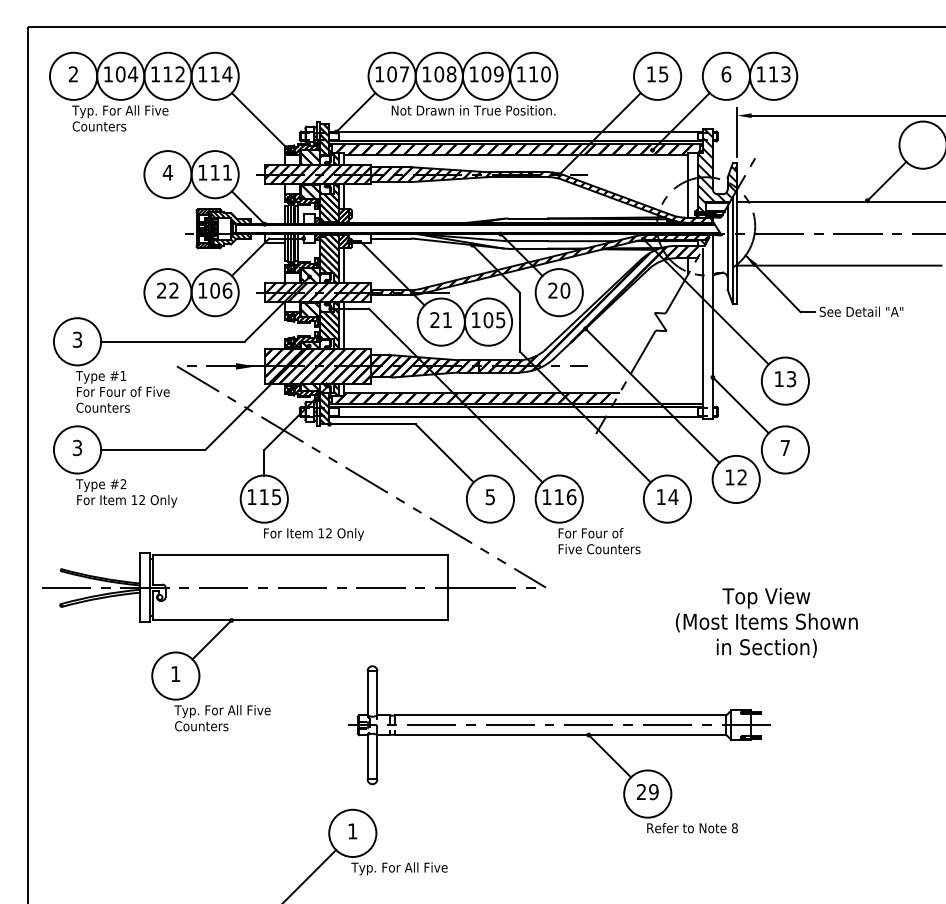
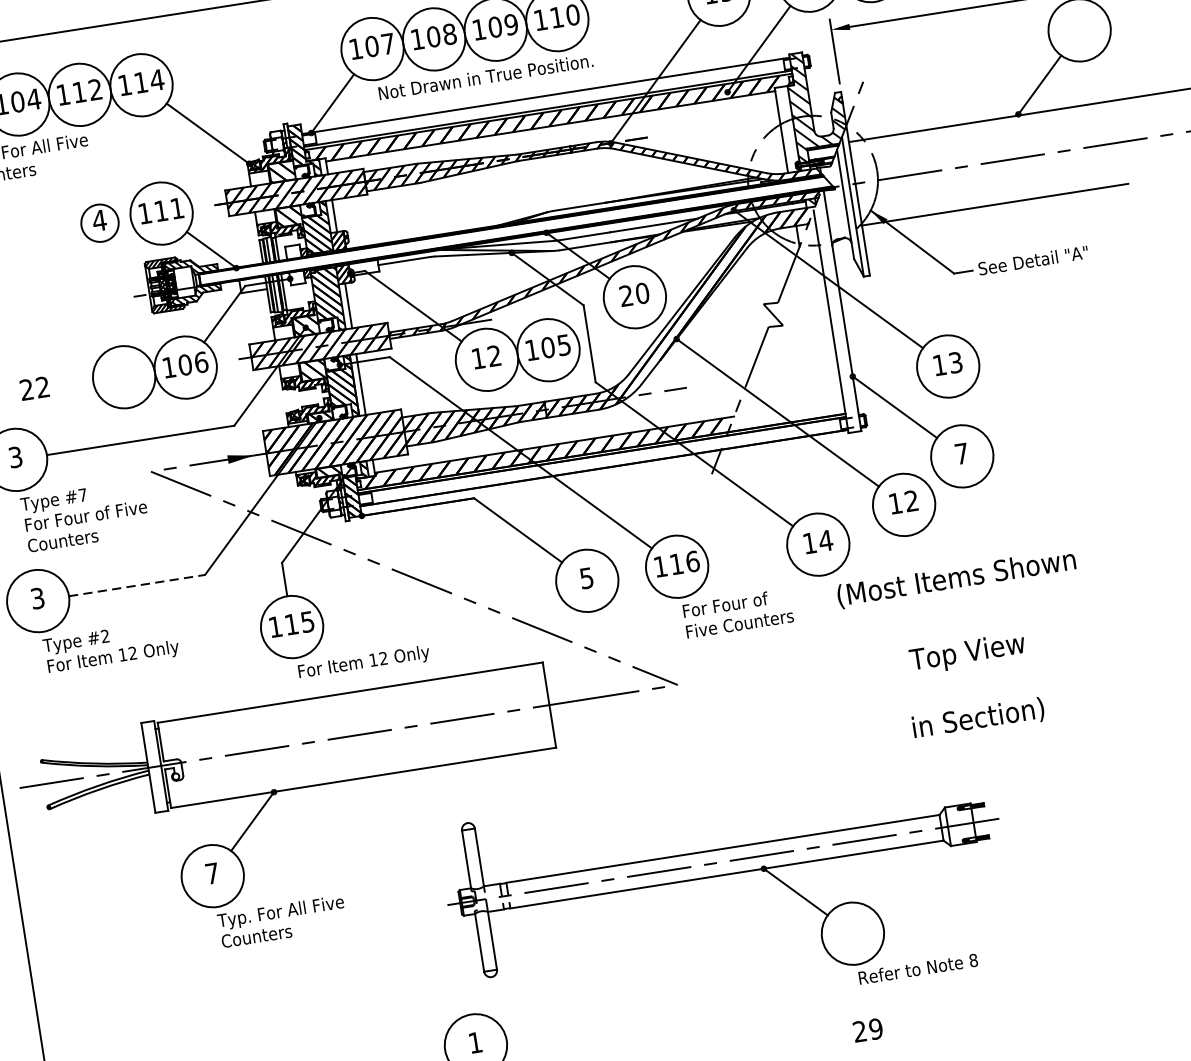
circle: (167, 174) -> (99, 223), size x0.6
text: (167, 290) -> (34, 388), moved
text: (440, 319) -> (485, 356), 21 -> 12
text: (123, 375) -> (83, 494), #1 -> #7
line: (153, 449) -> (137, 584), solid -> dashed
text: (766, 622) -> (956, 578), moved
text: (175, 673) -> (211, 872), 1 -> 7
text: (647, 792) -> (867, 1030), moved

